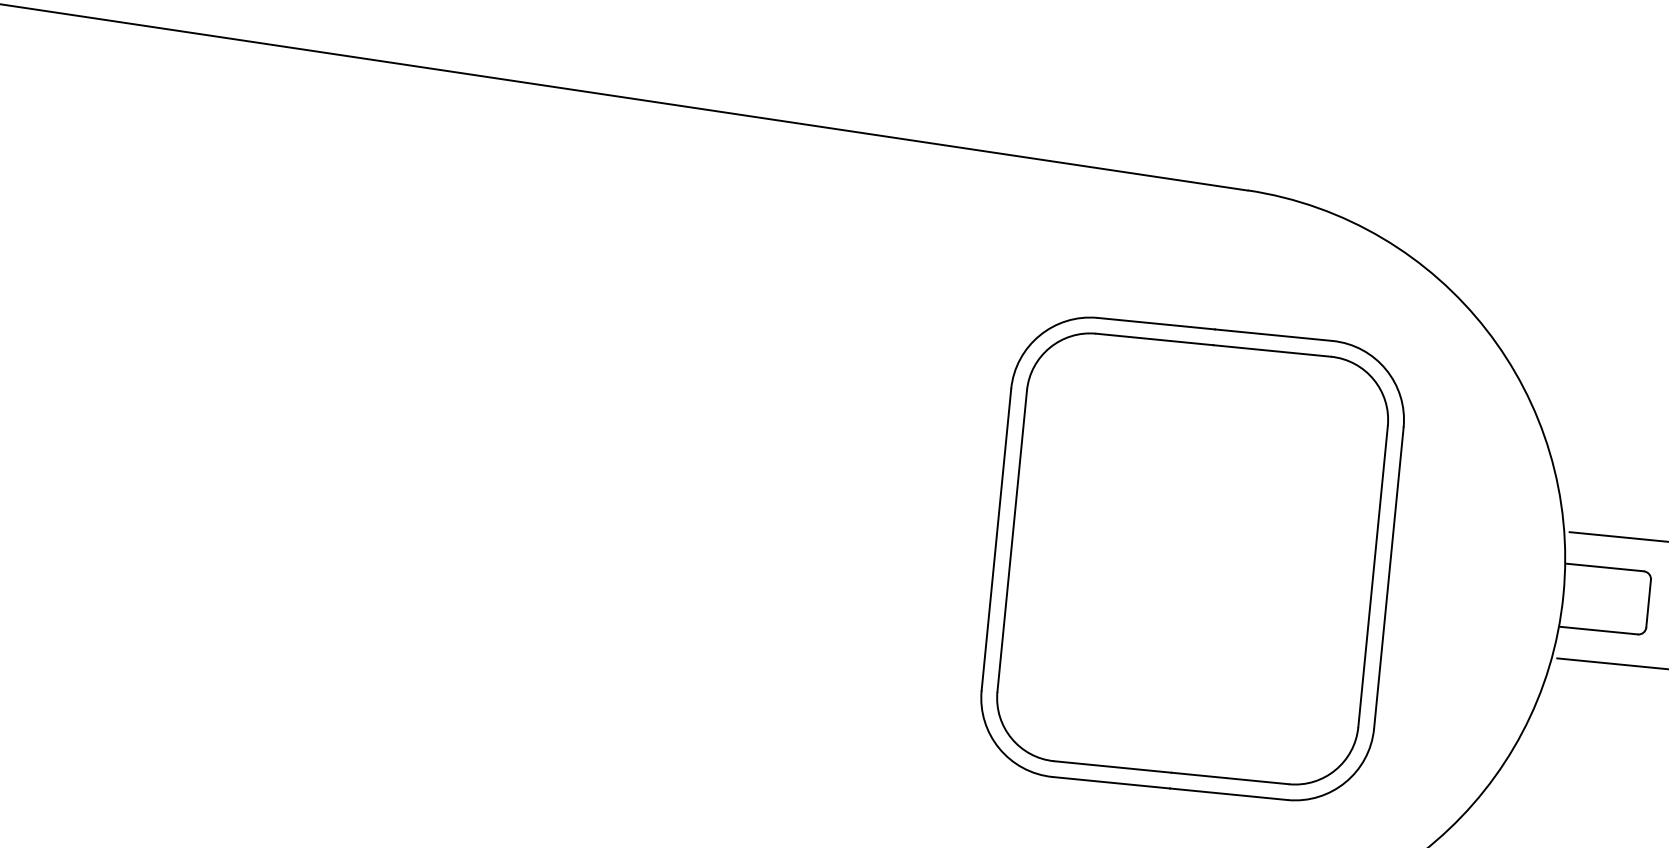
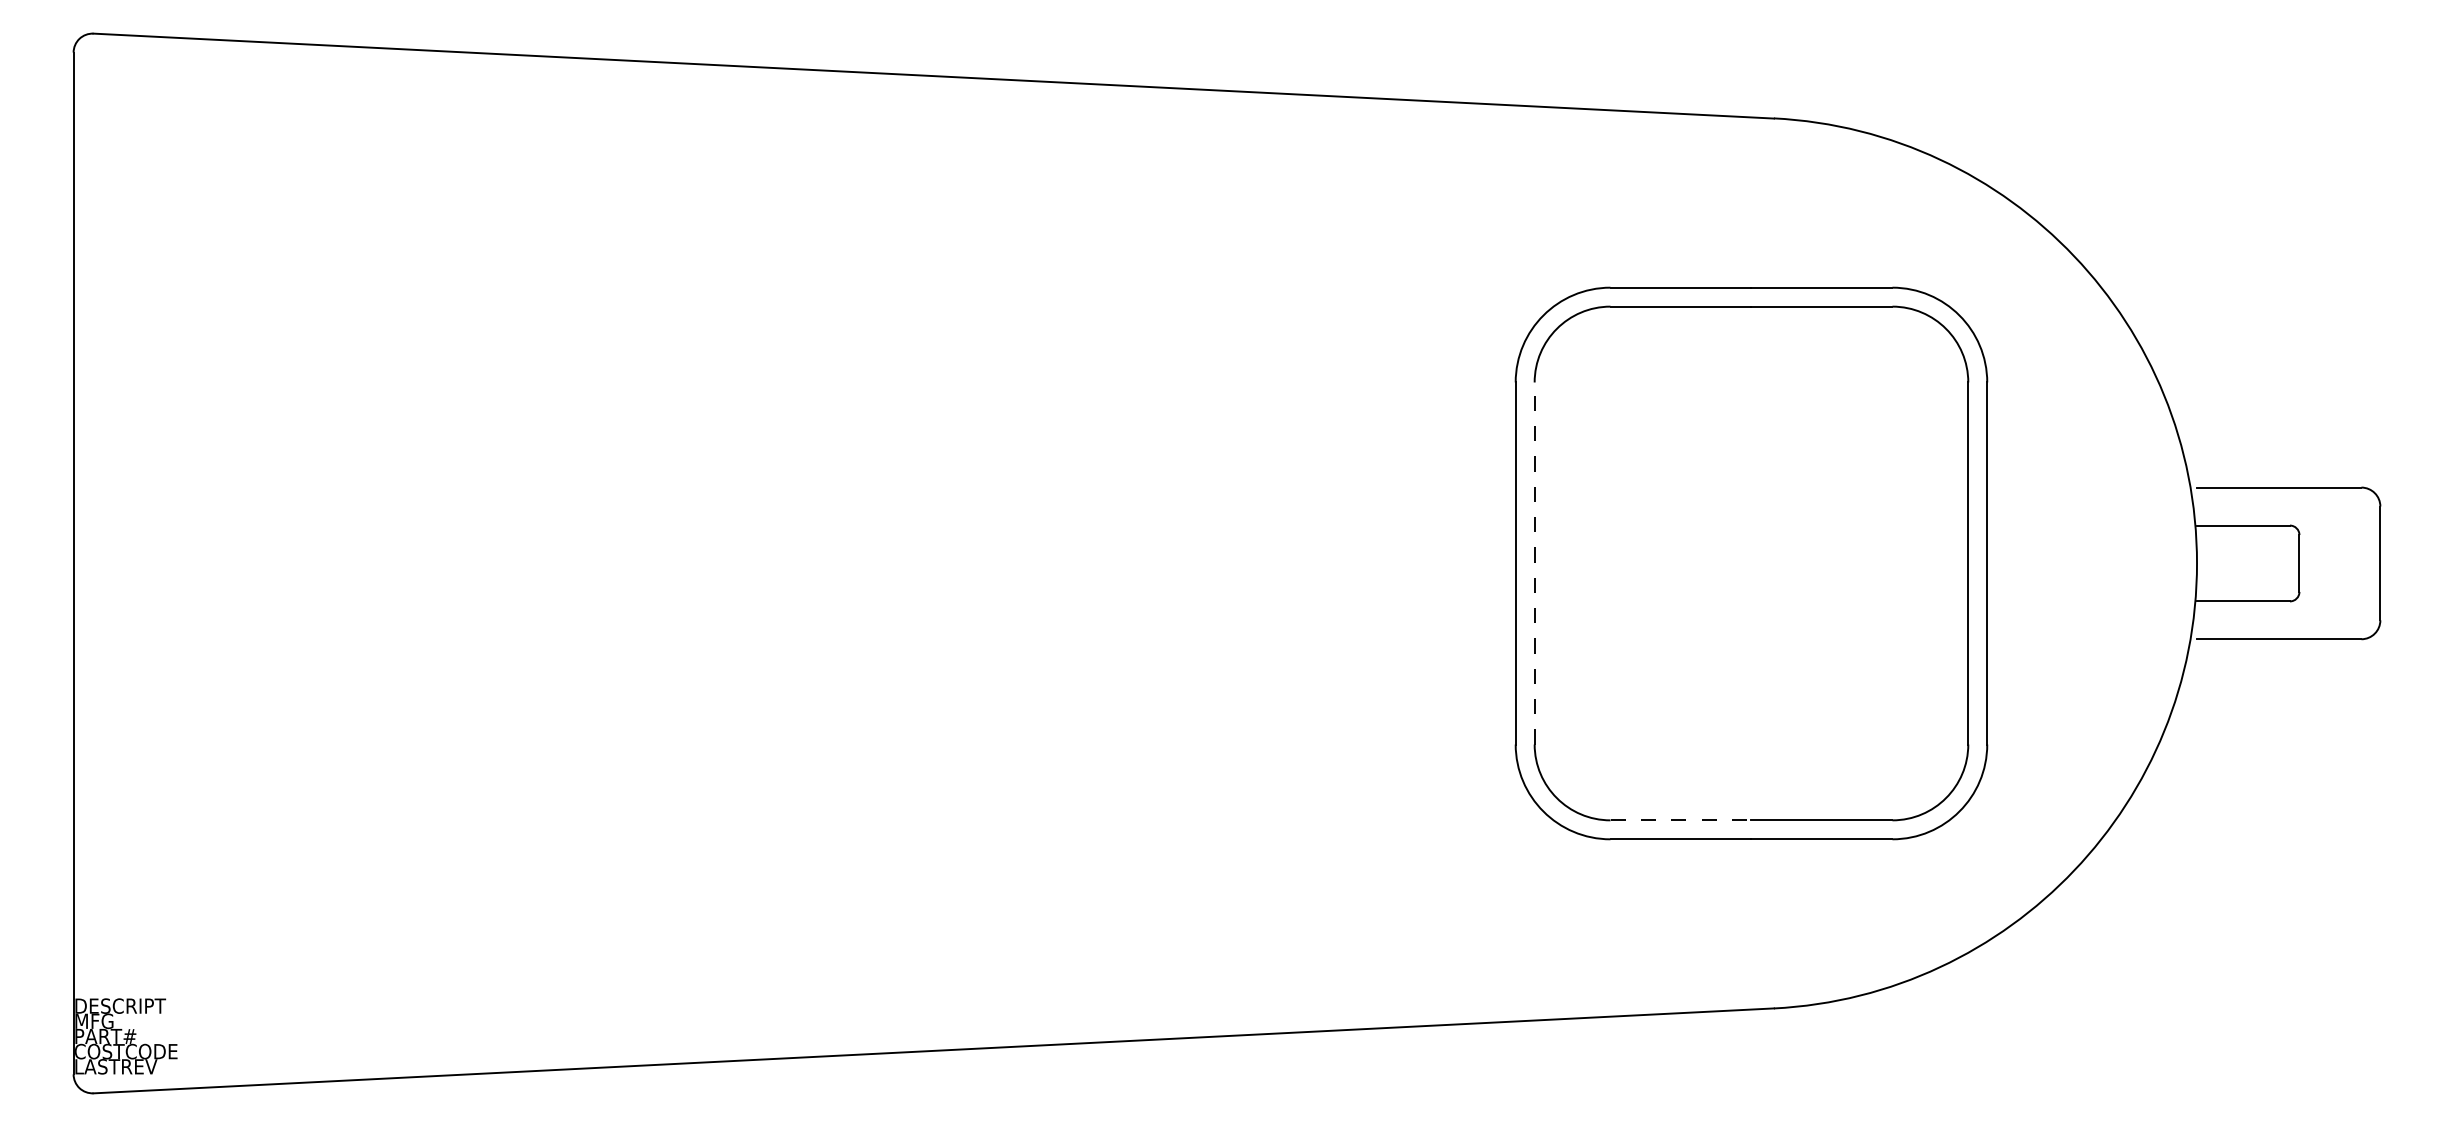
line: (1012, 541) -> (1534, 563), solid -> dashed
line: (1113, 767) -> (1681, 820), solid -> dashed

